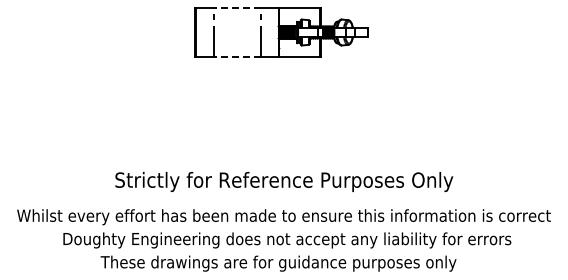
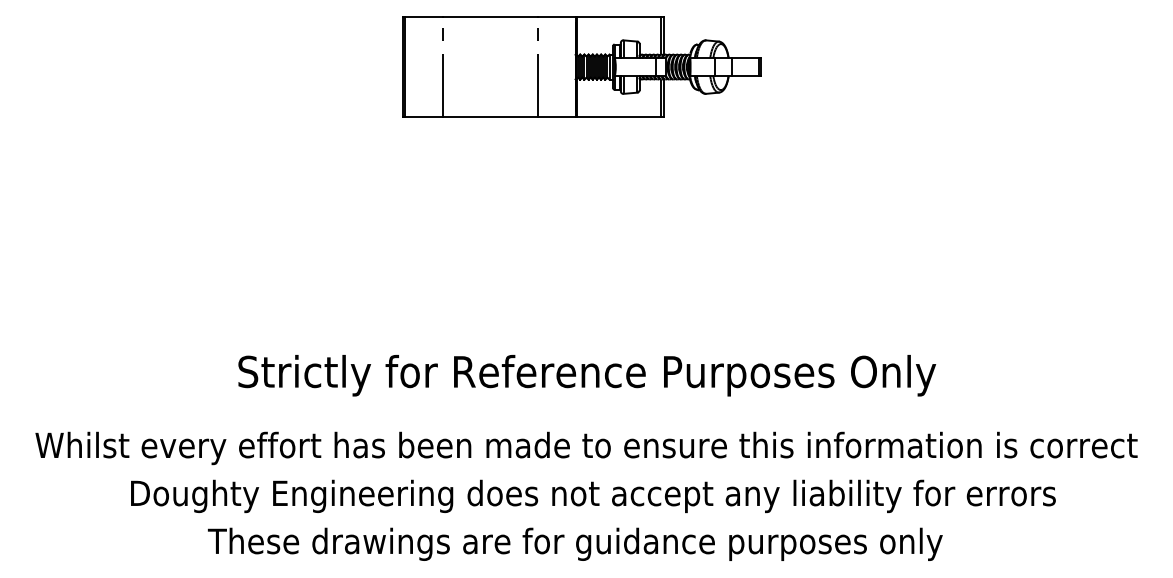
line: (236, 8) -> (488, 17), dashed -> solid
line: (236, 56) -> (488, 116), dashed -> solid

